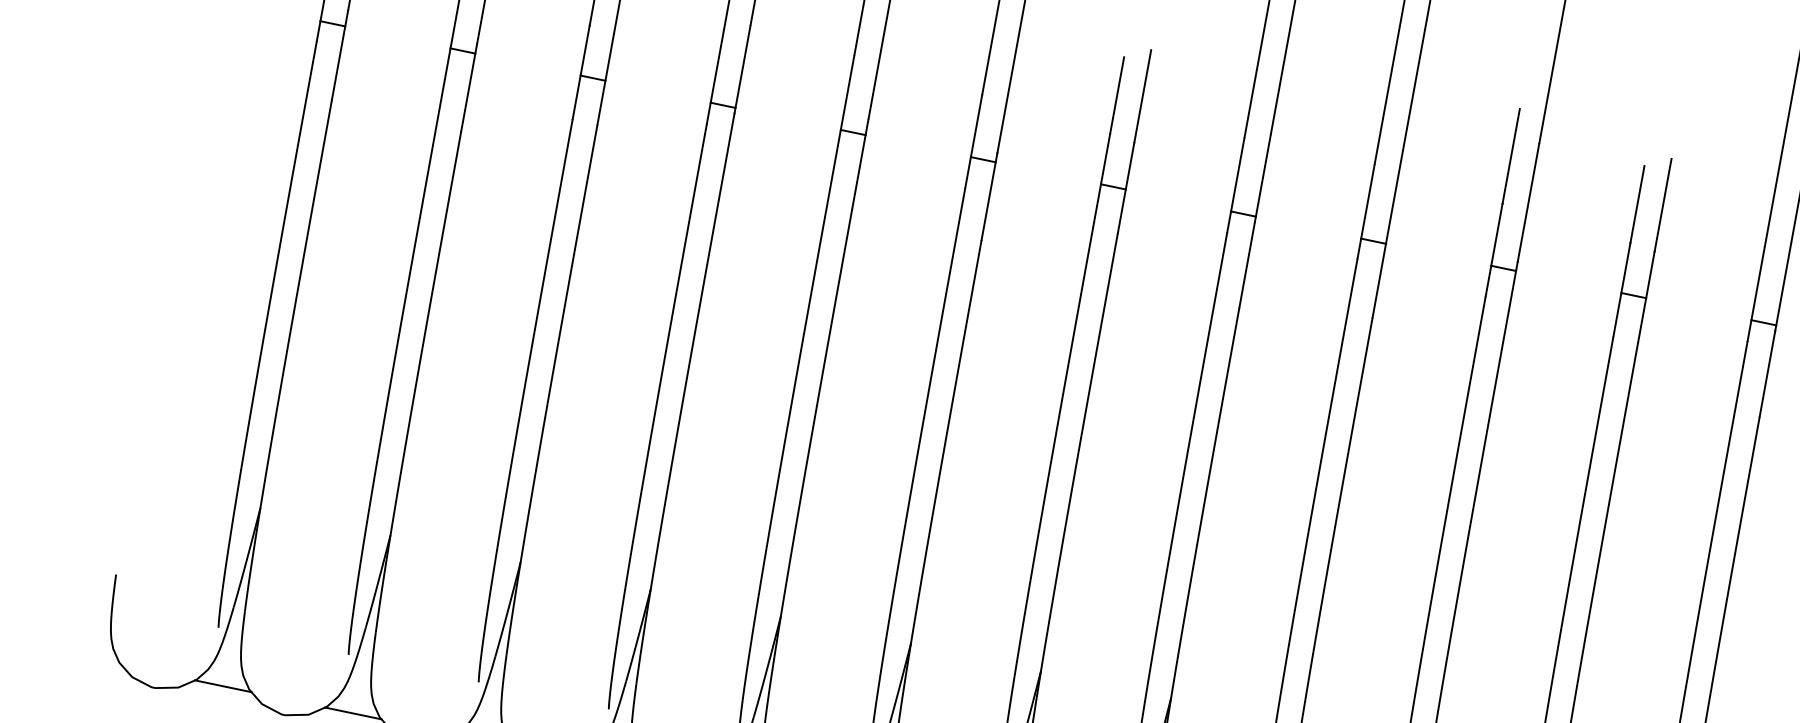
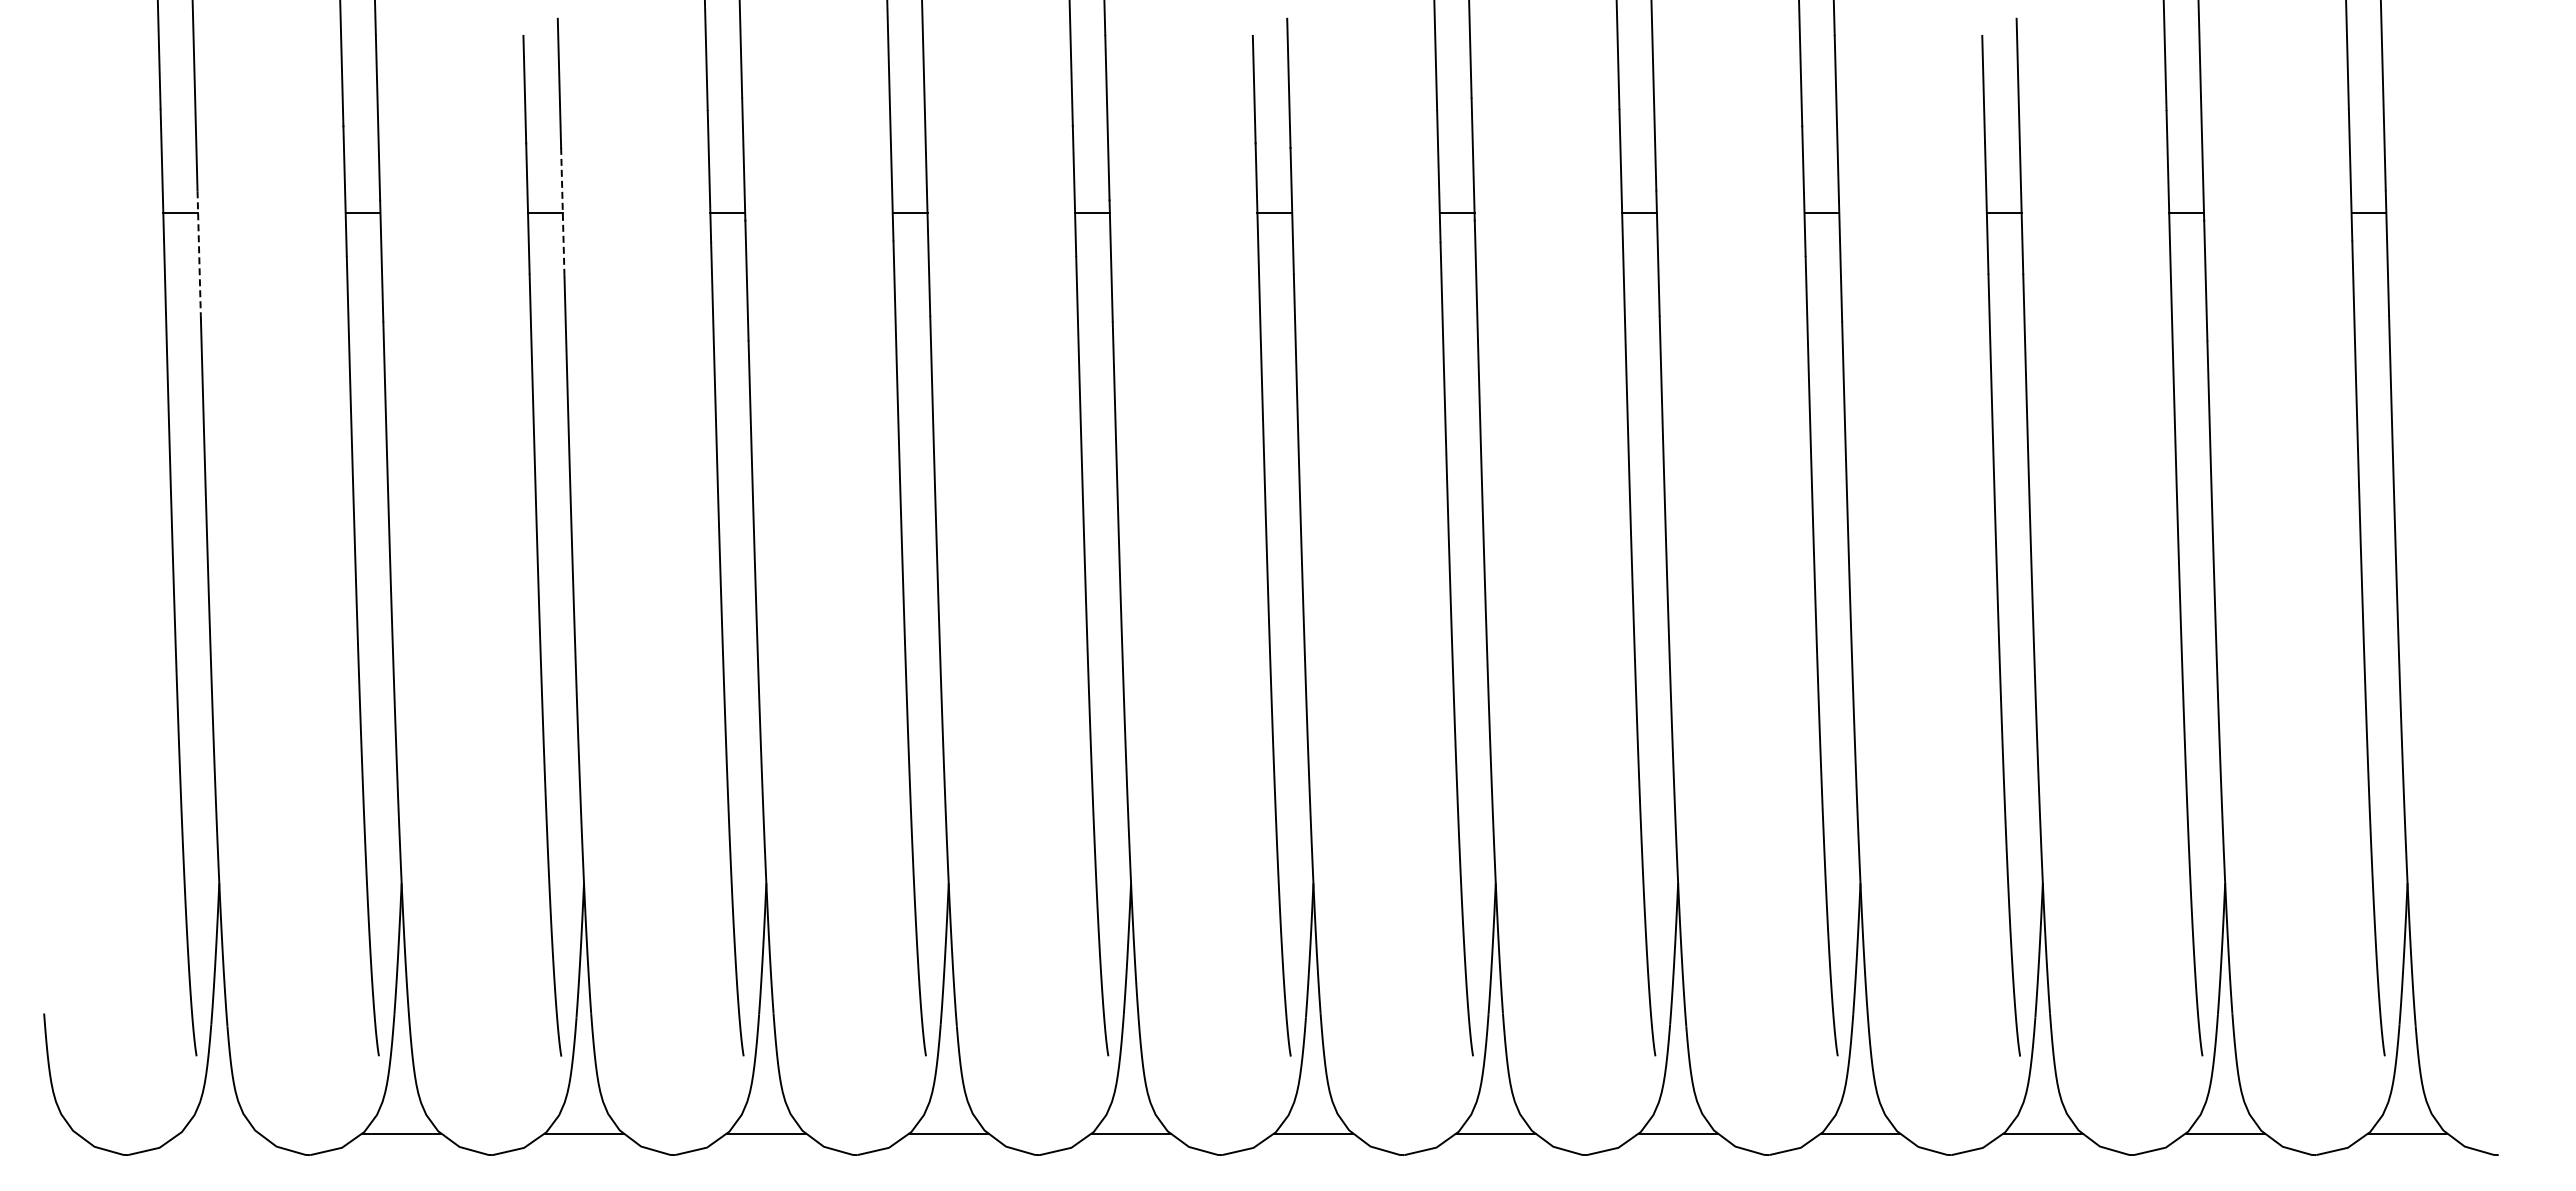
line: (340, 56) -> (199, 254), solid -> dashed
line: (605, 79) -> (562, 211), solid -> dashed
line: (223, 686) -> (219, 1133), removed

